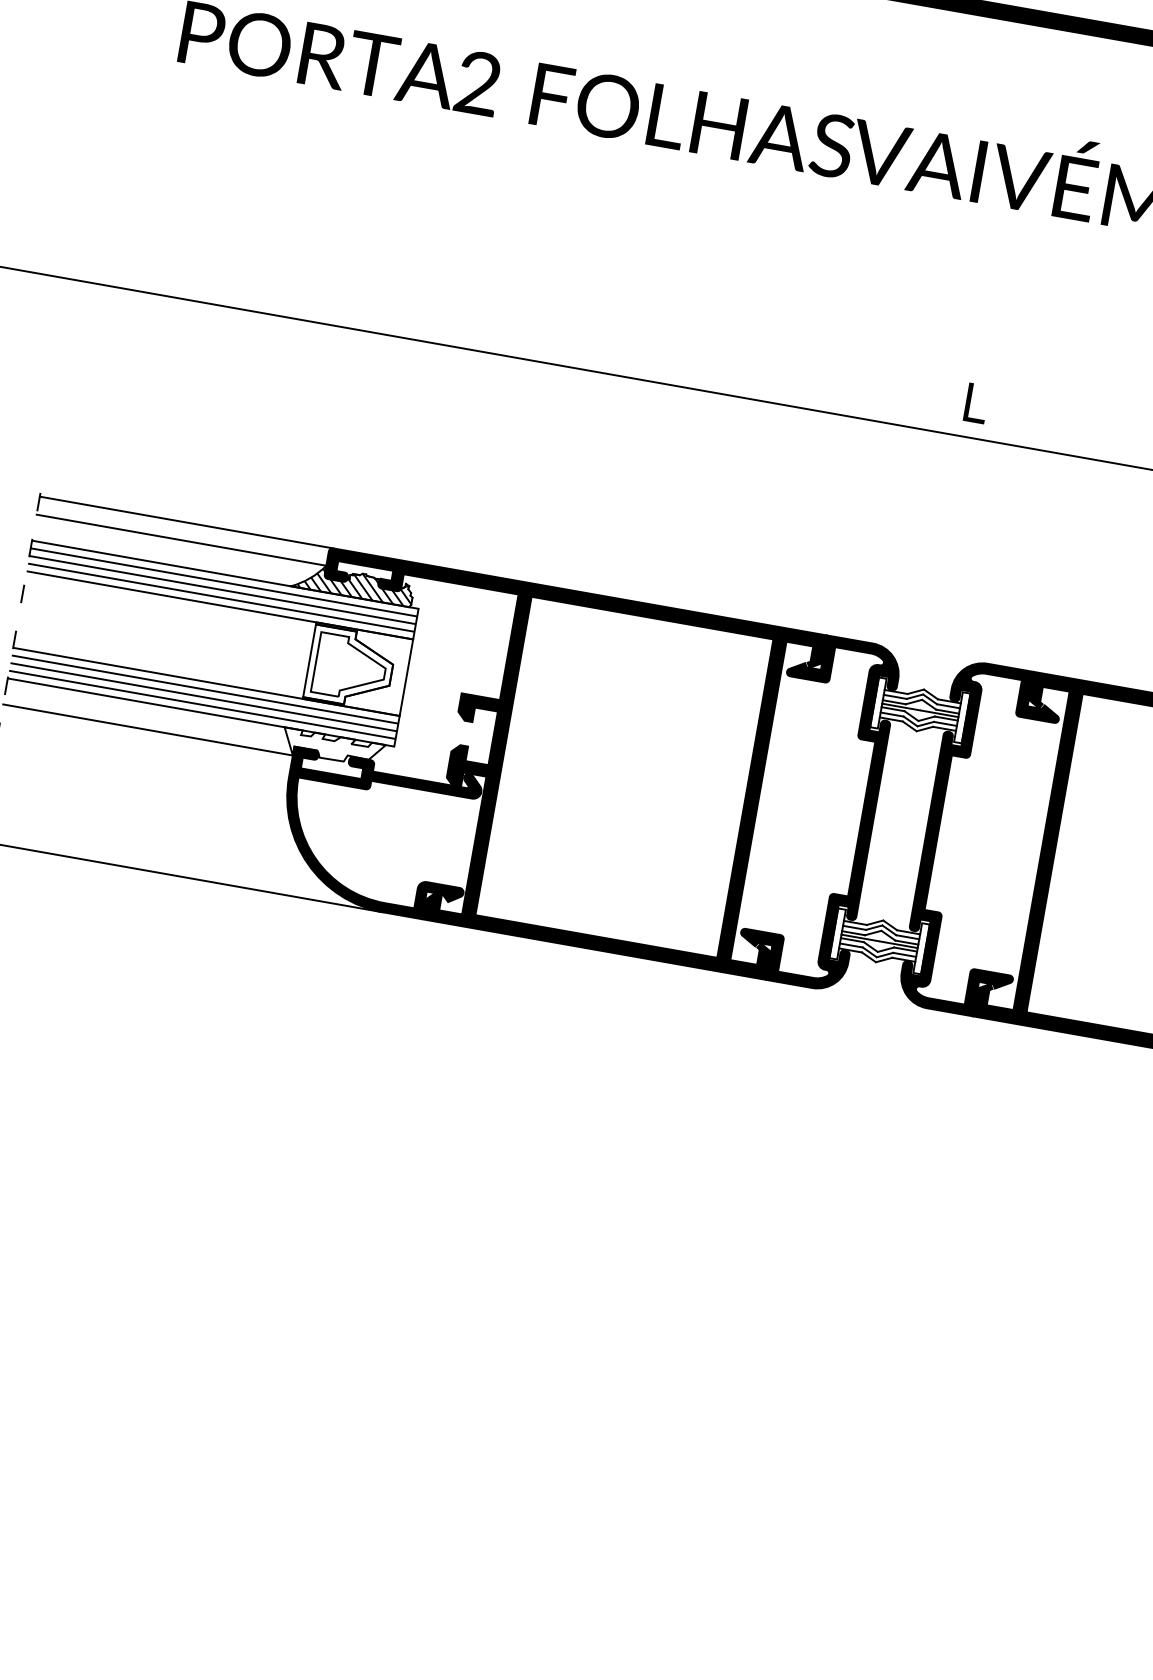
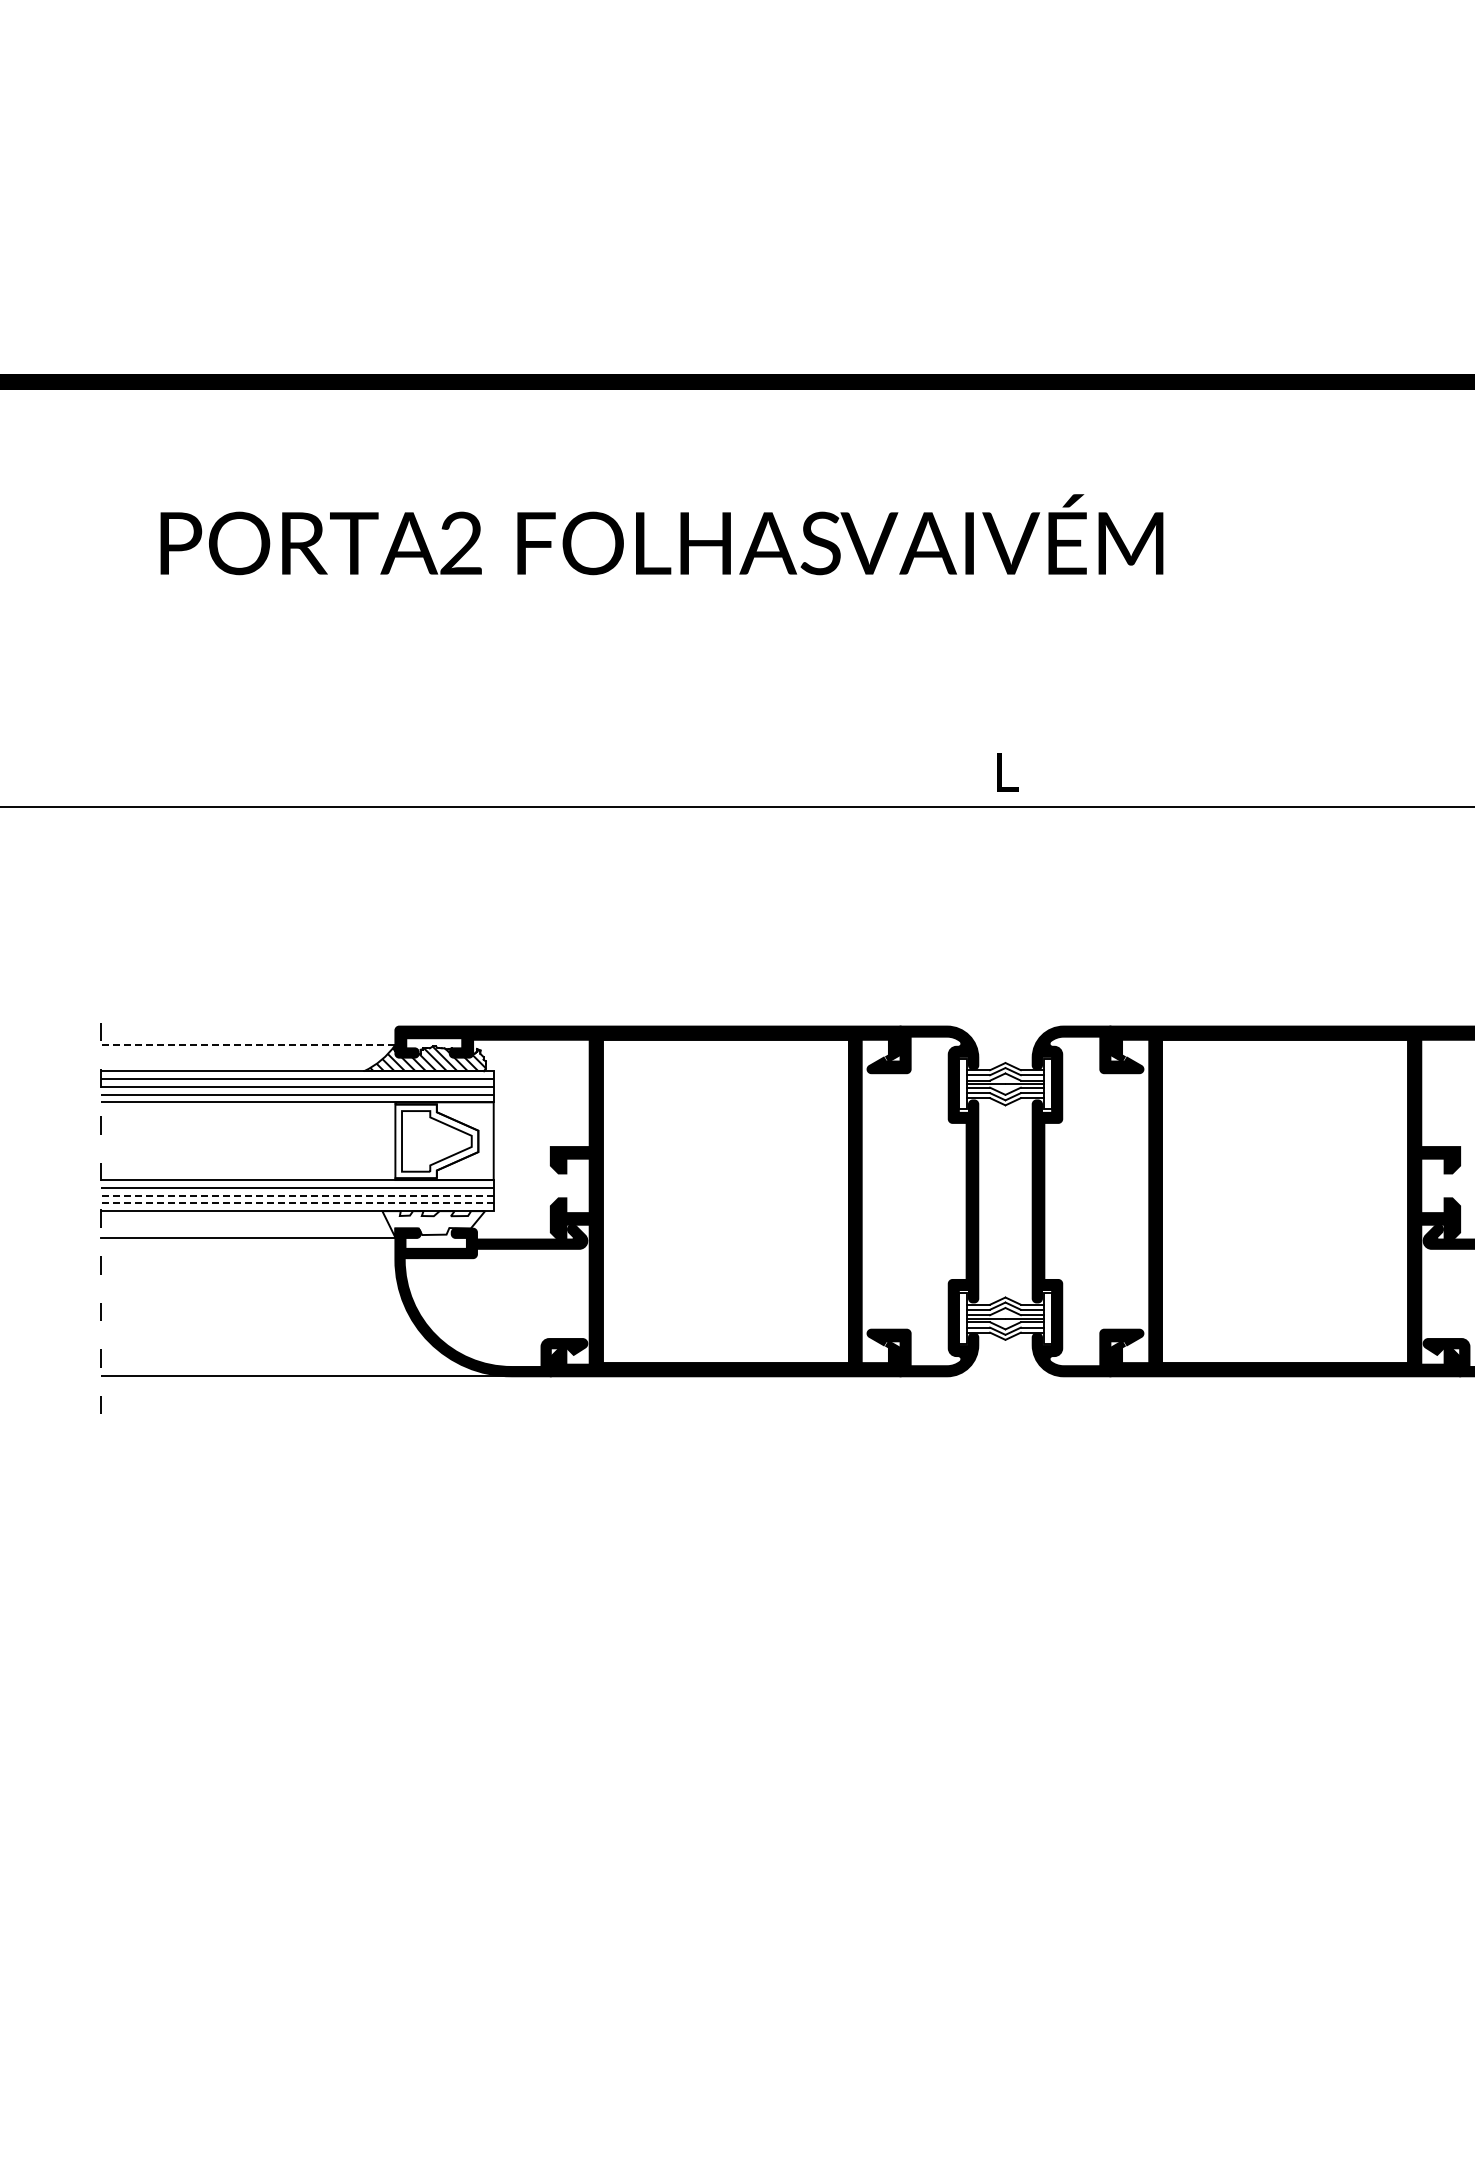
line: (186, 522) -> (250, 1026), removed
line: (180, 539) -> (247, 1044), solid -> dashed
line: (202, 696) -> (296, 1195), solid -> dashed
line: (201, 704) -> (296, 1203), solid -> dashed

